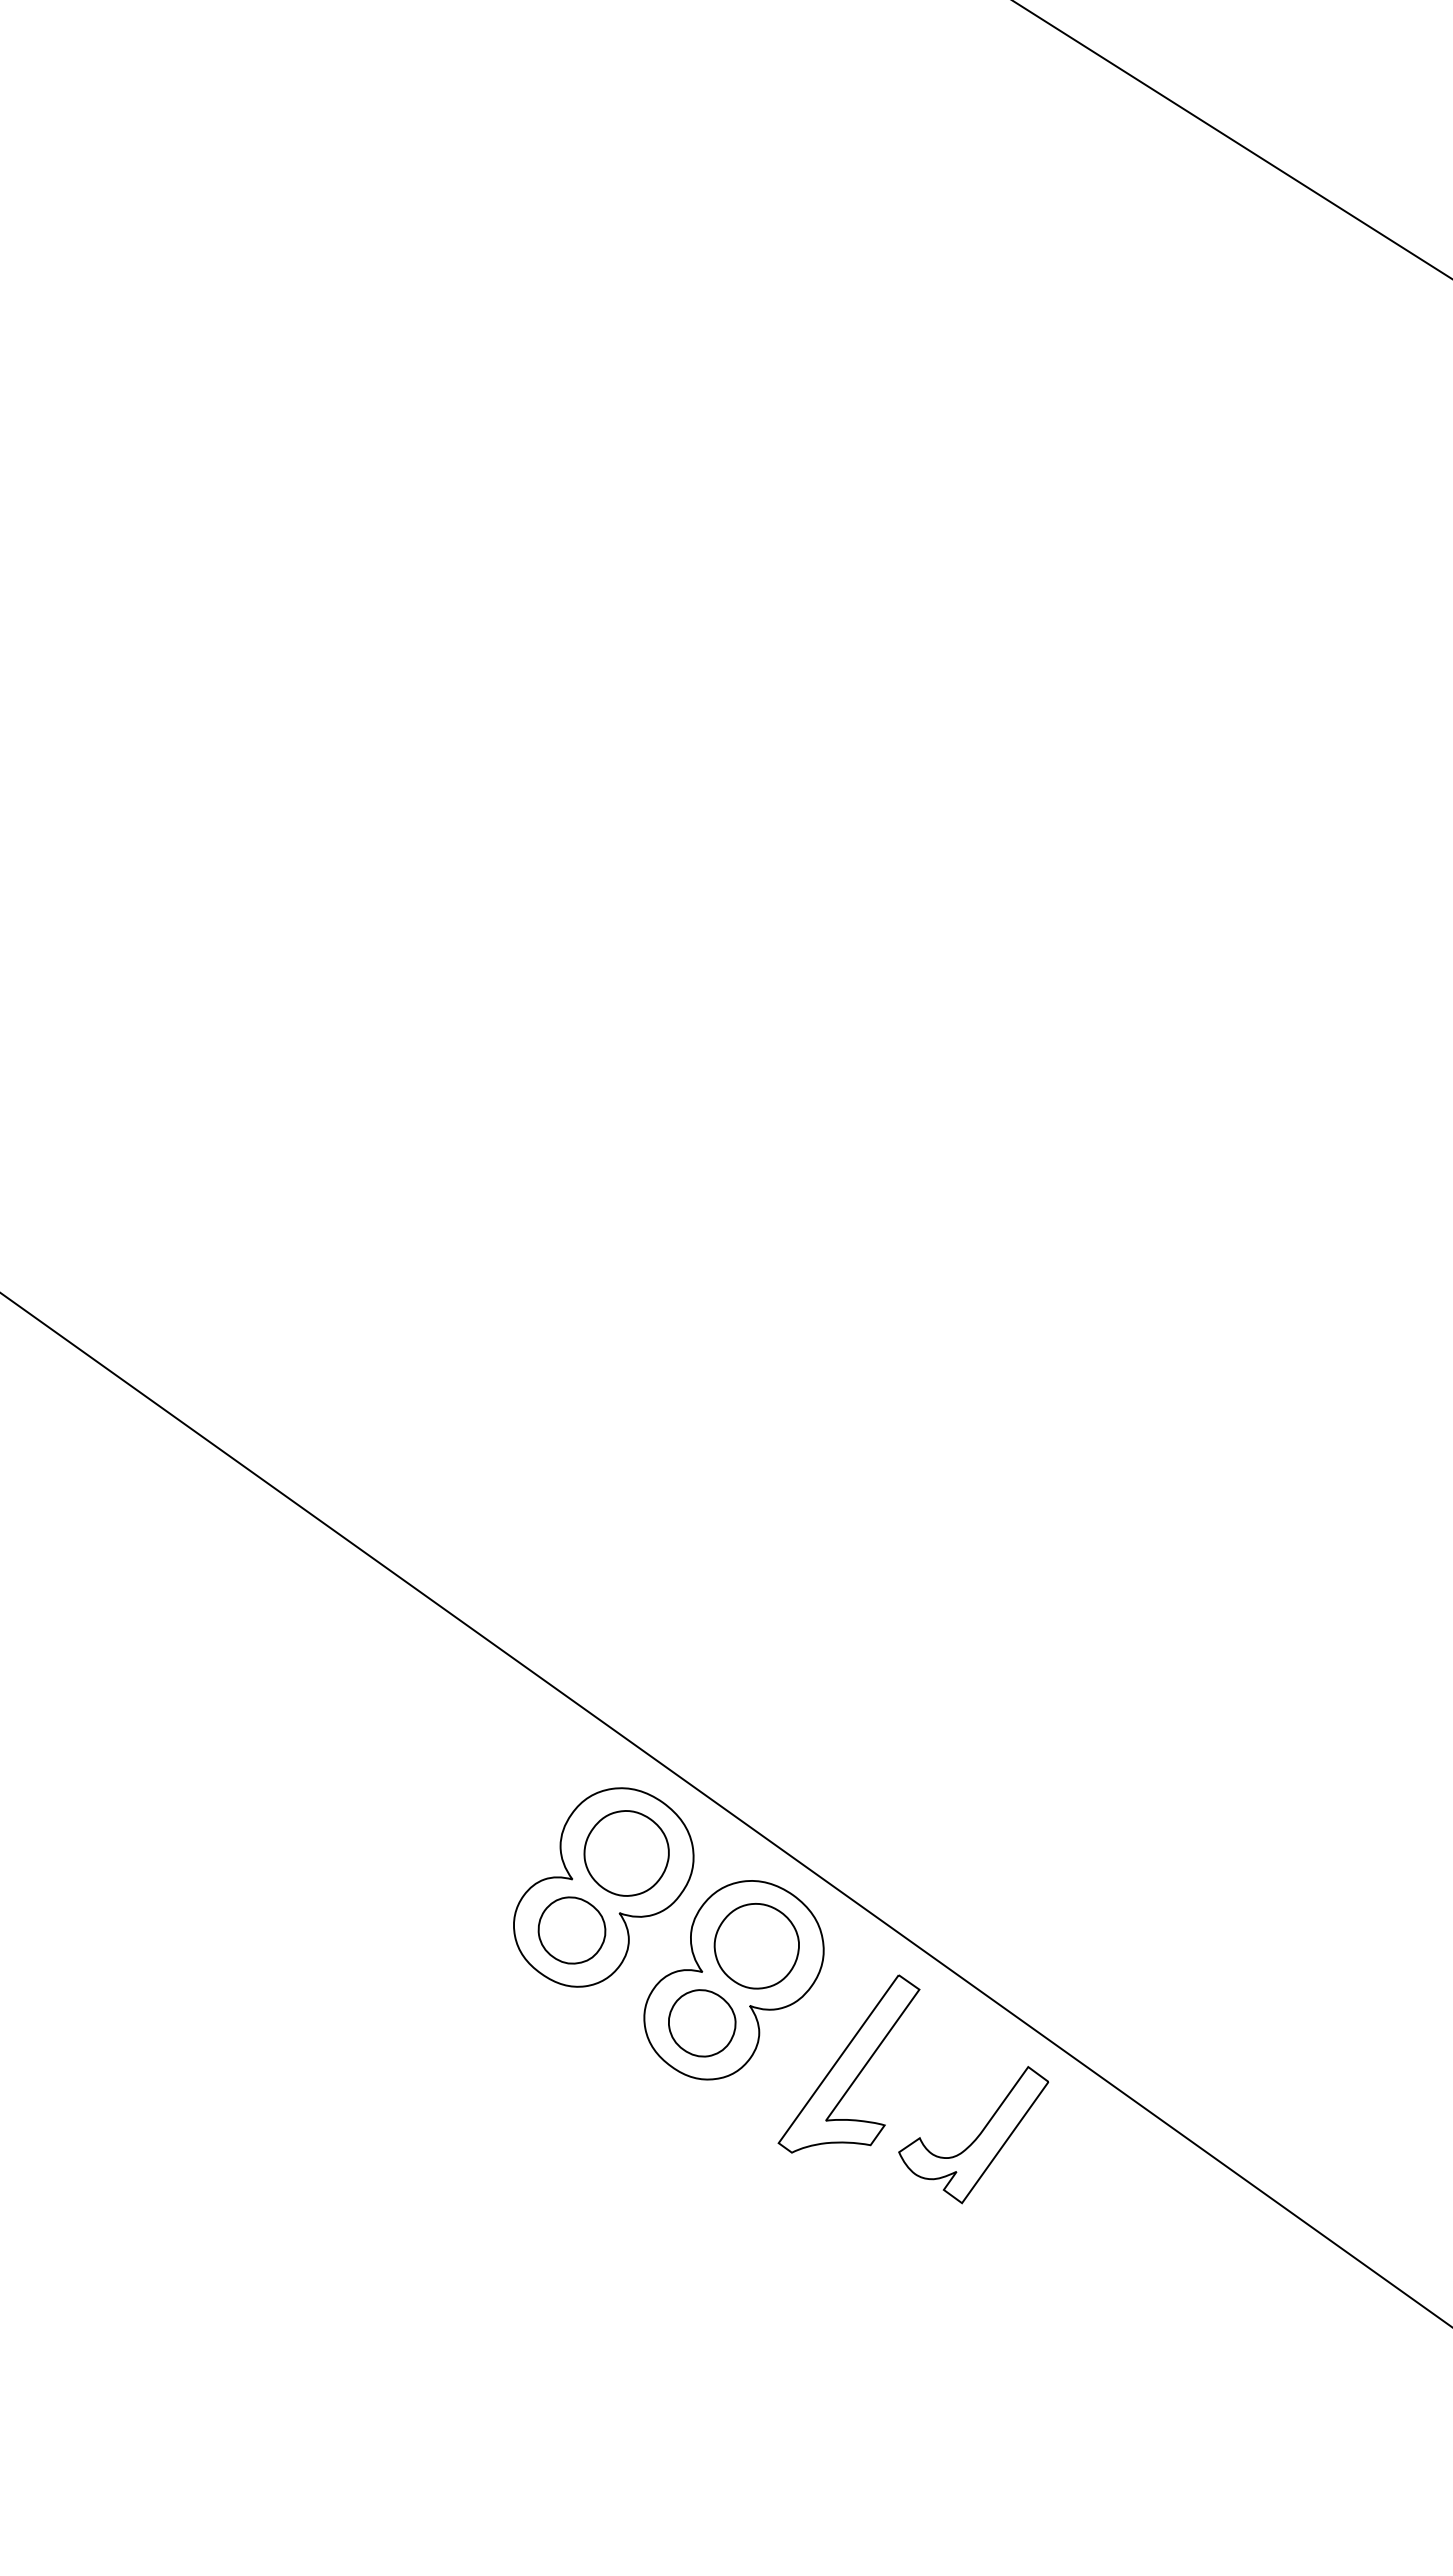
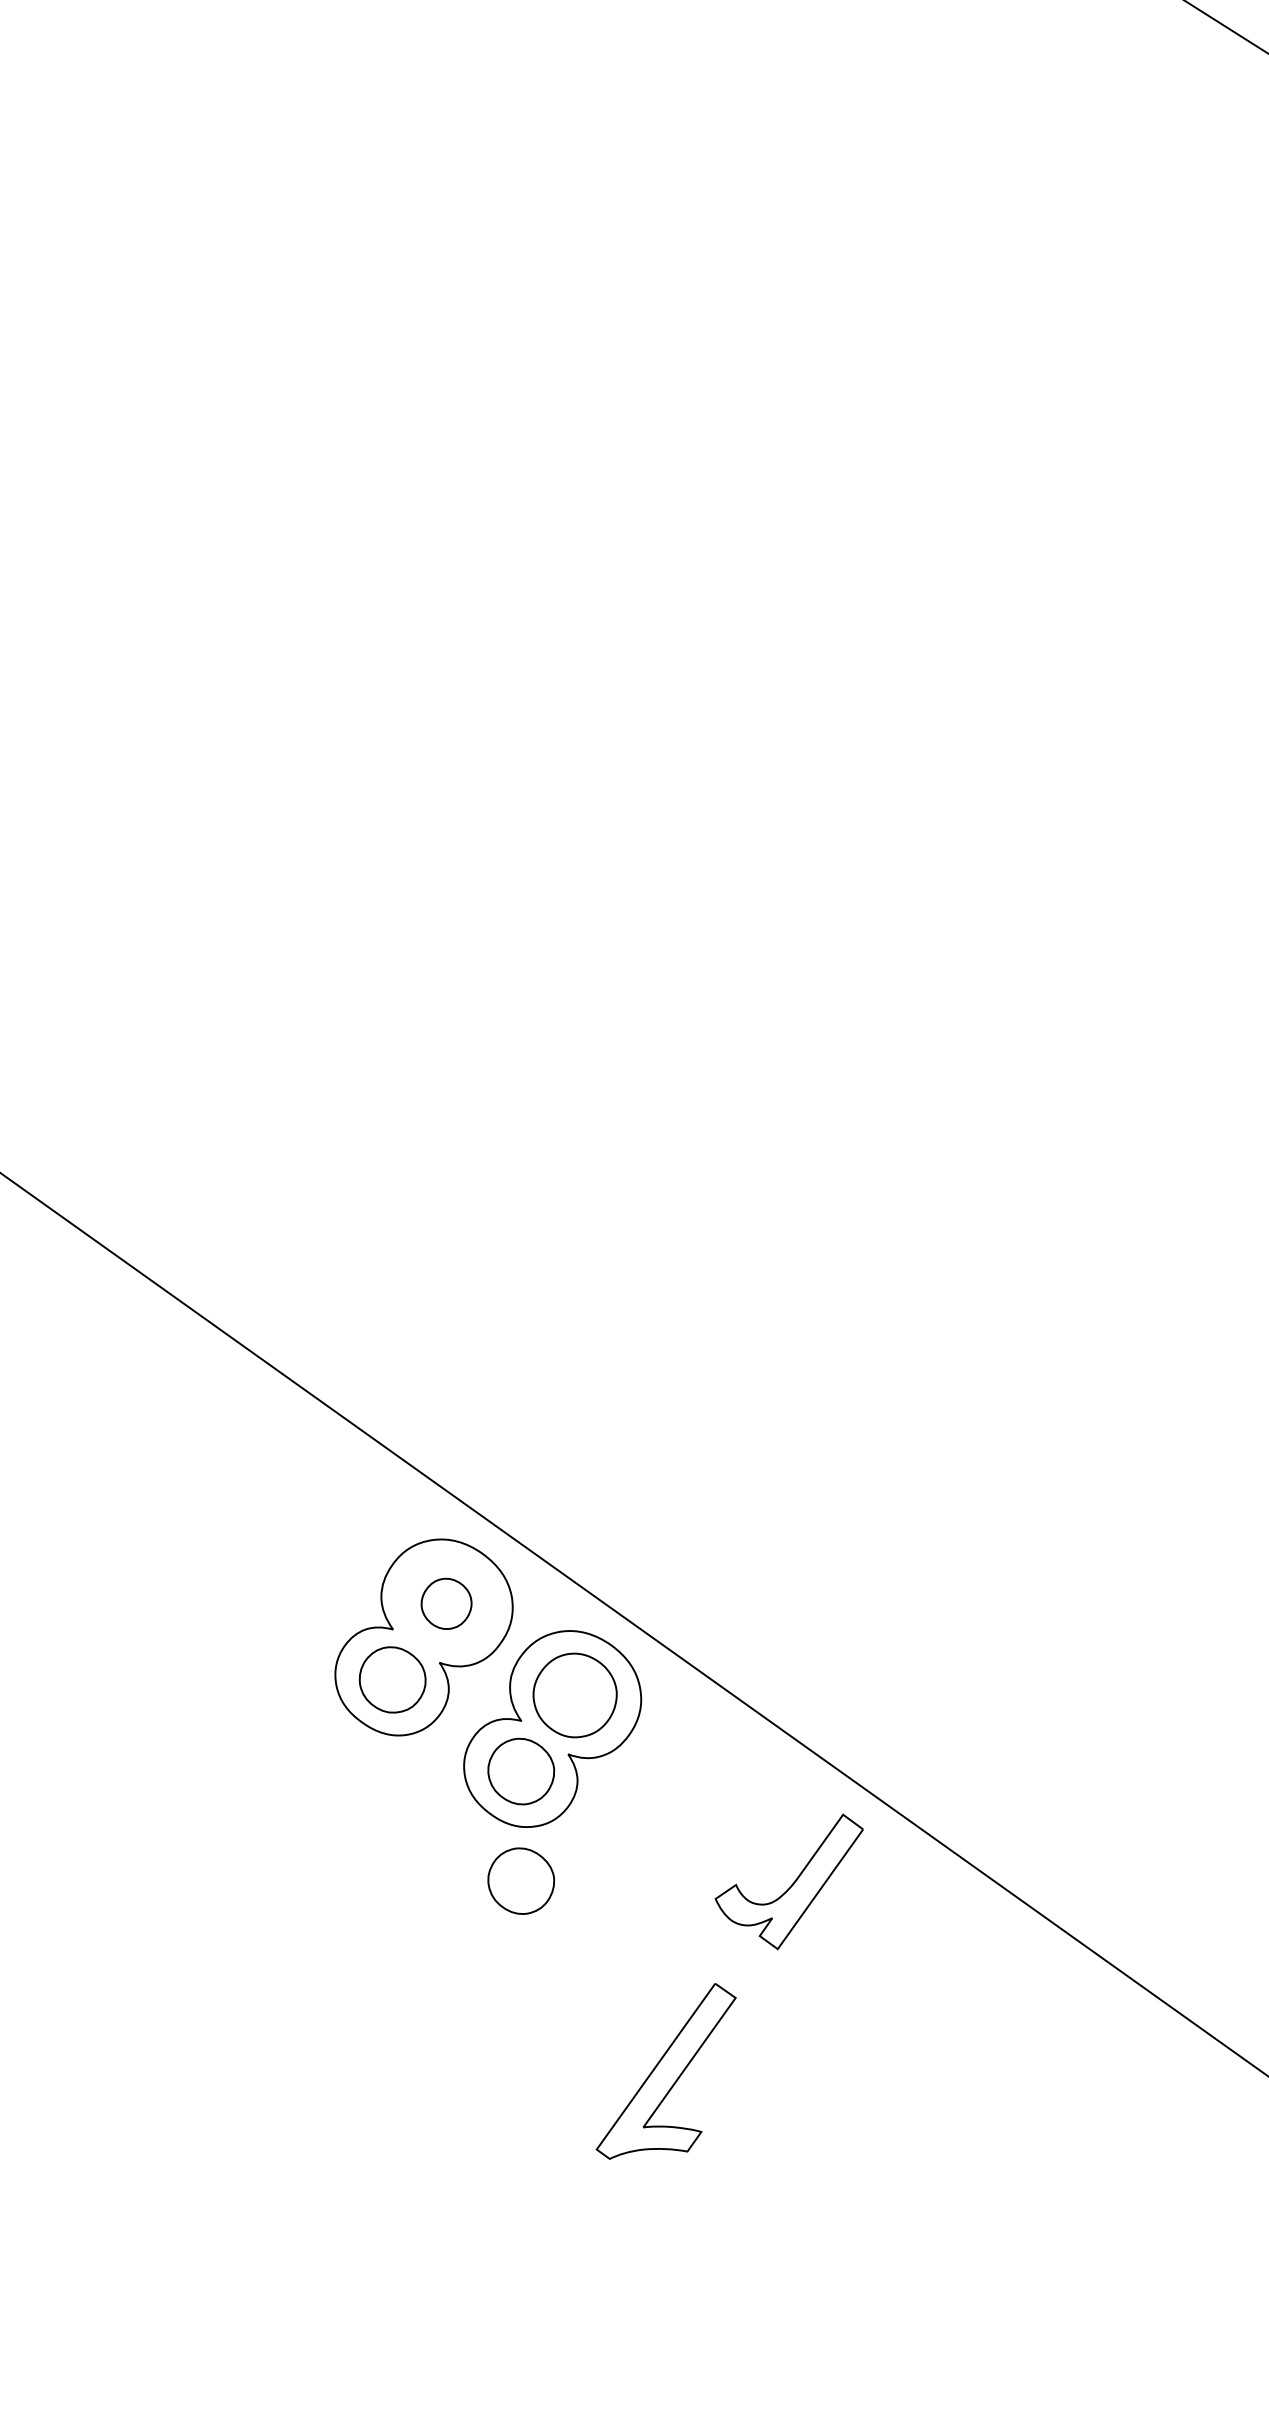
part: (626, 1853) -> (446, 1603), size x0.6
part: (848, 2063) -> (665, 2070), moved
part: (702, 2134) -> (521, 1881), added

